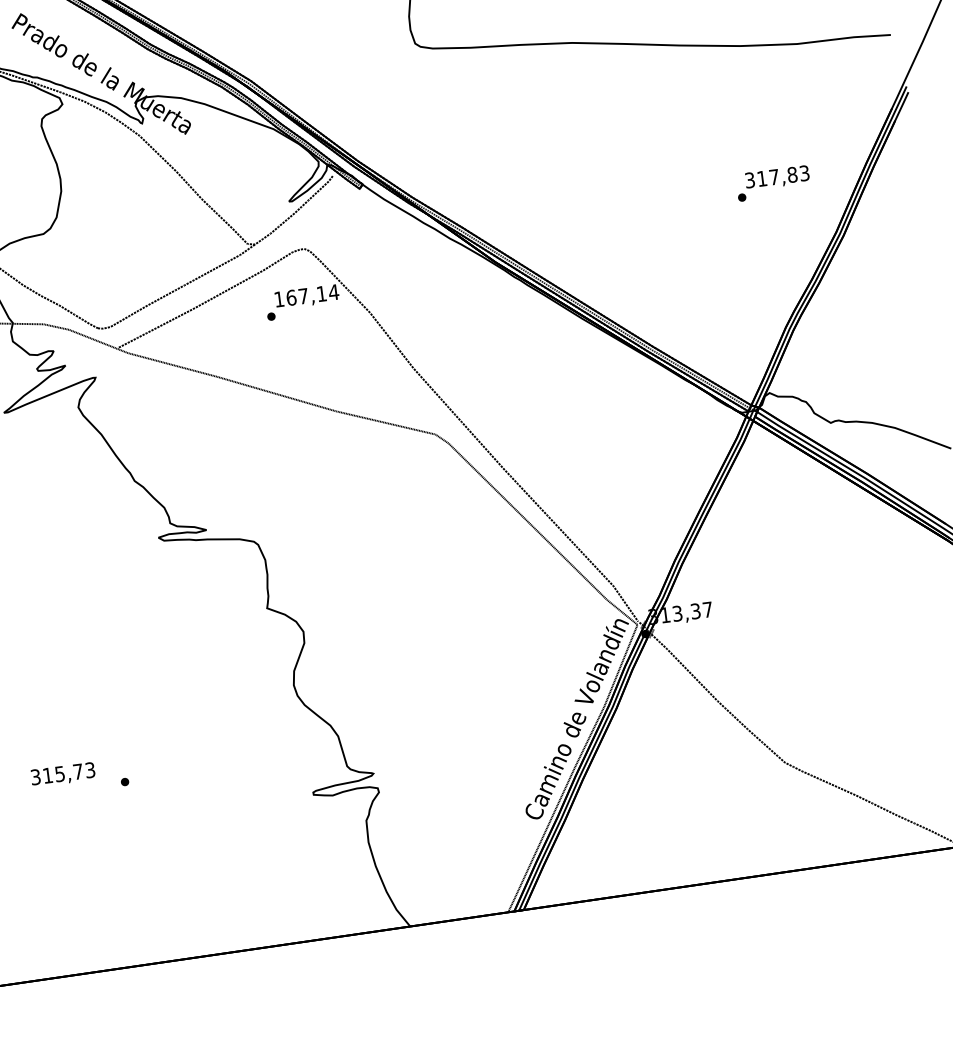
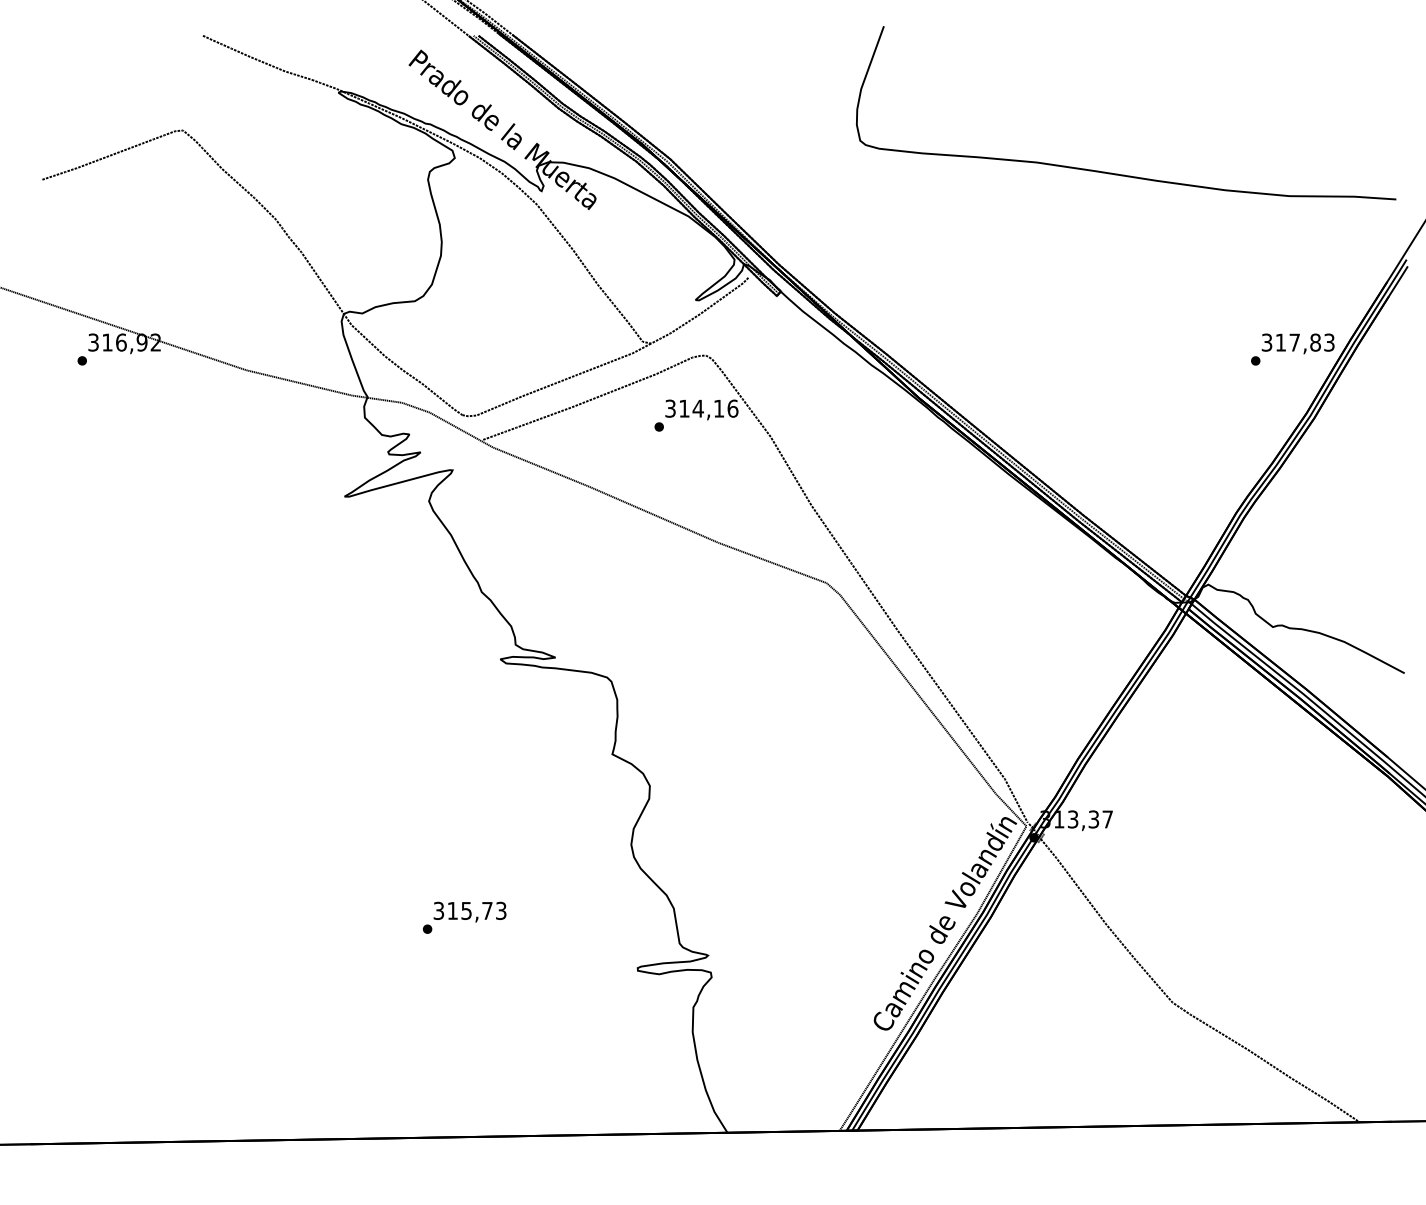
text: (773, 183) -> (1292, 349), moved
text: (306, 295) -> (701, 408), 167,14 -> 314,16
text: (62, 774) -> (469, 911), moved

